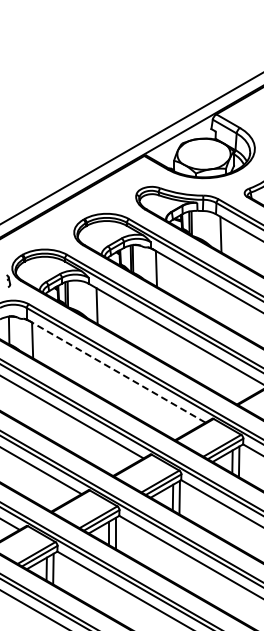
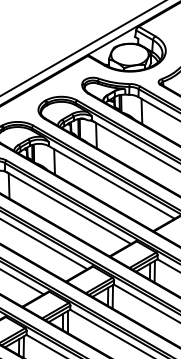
line: (117, 371) -> (68, 207), dashed -> solid

